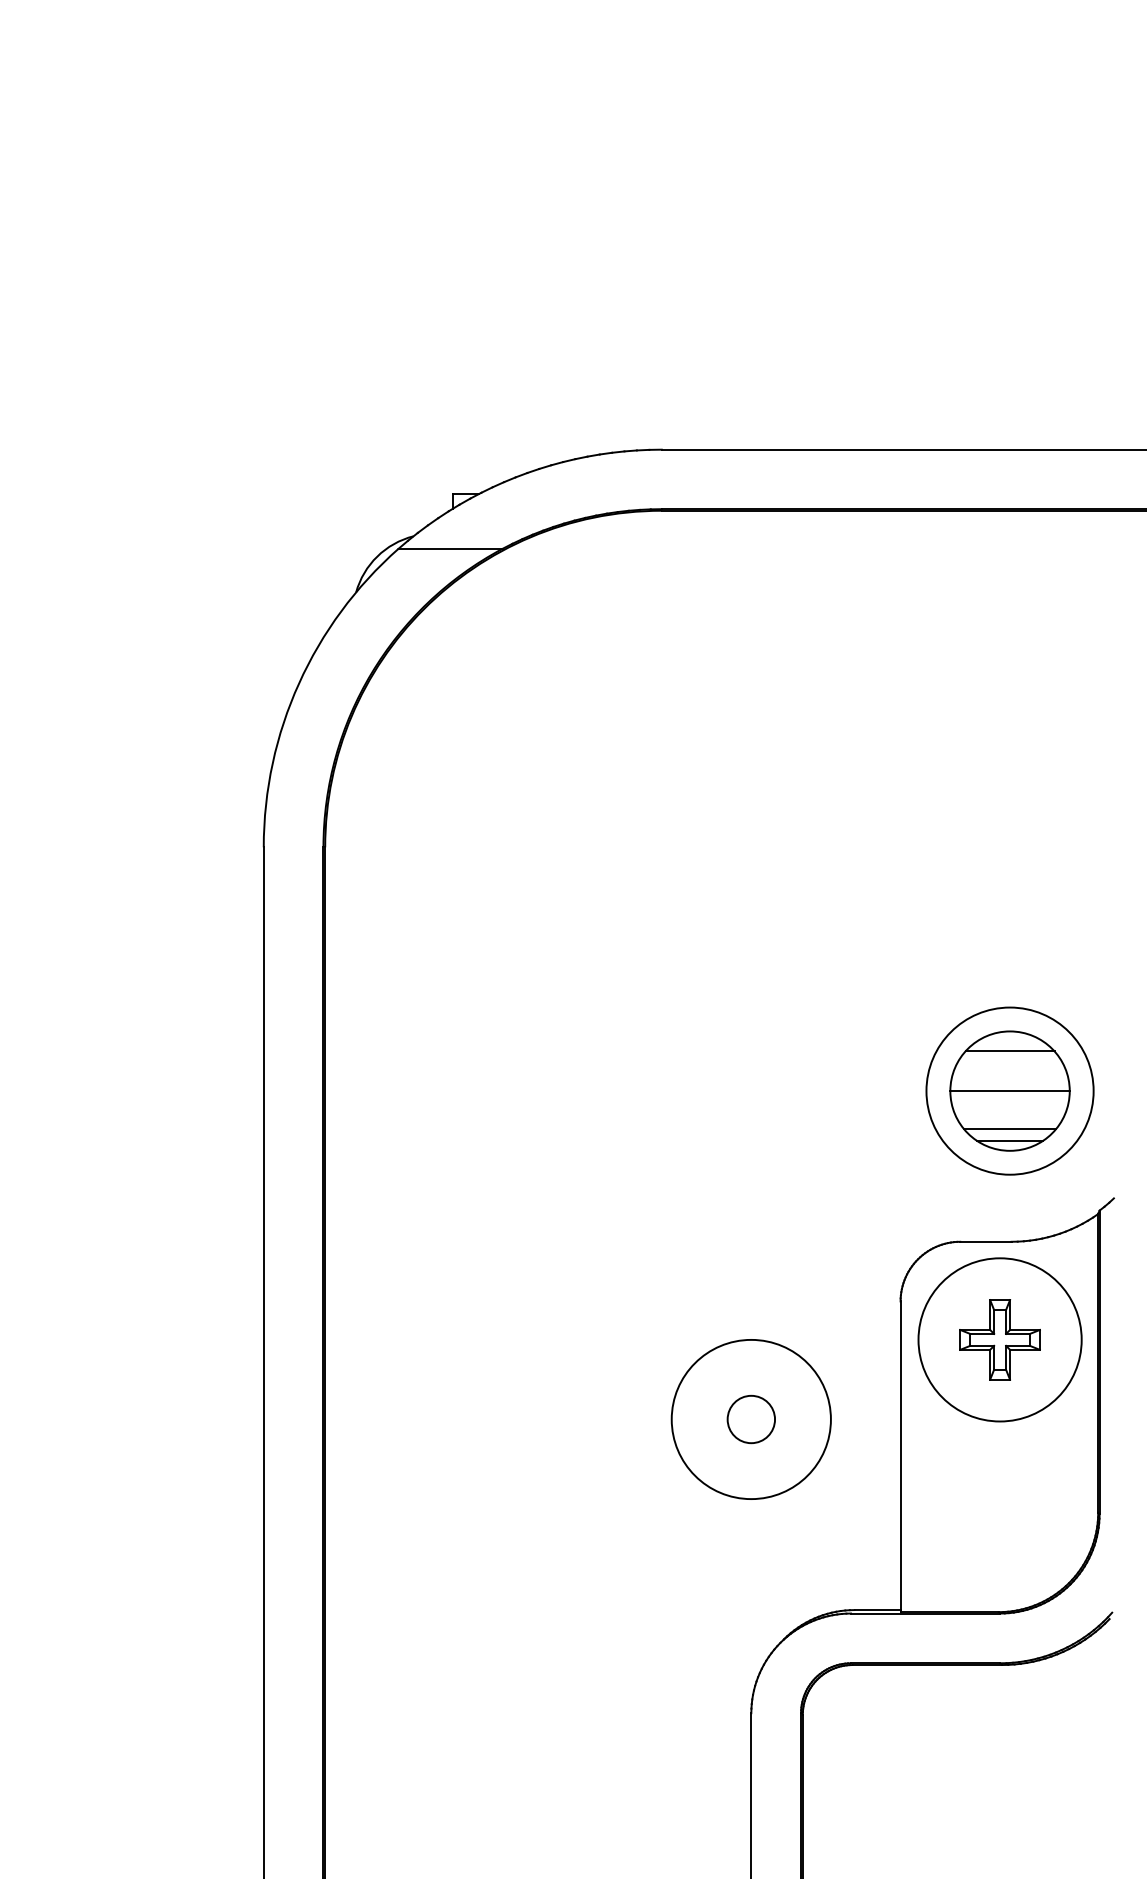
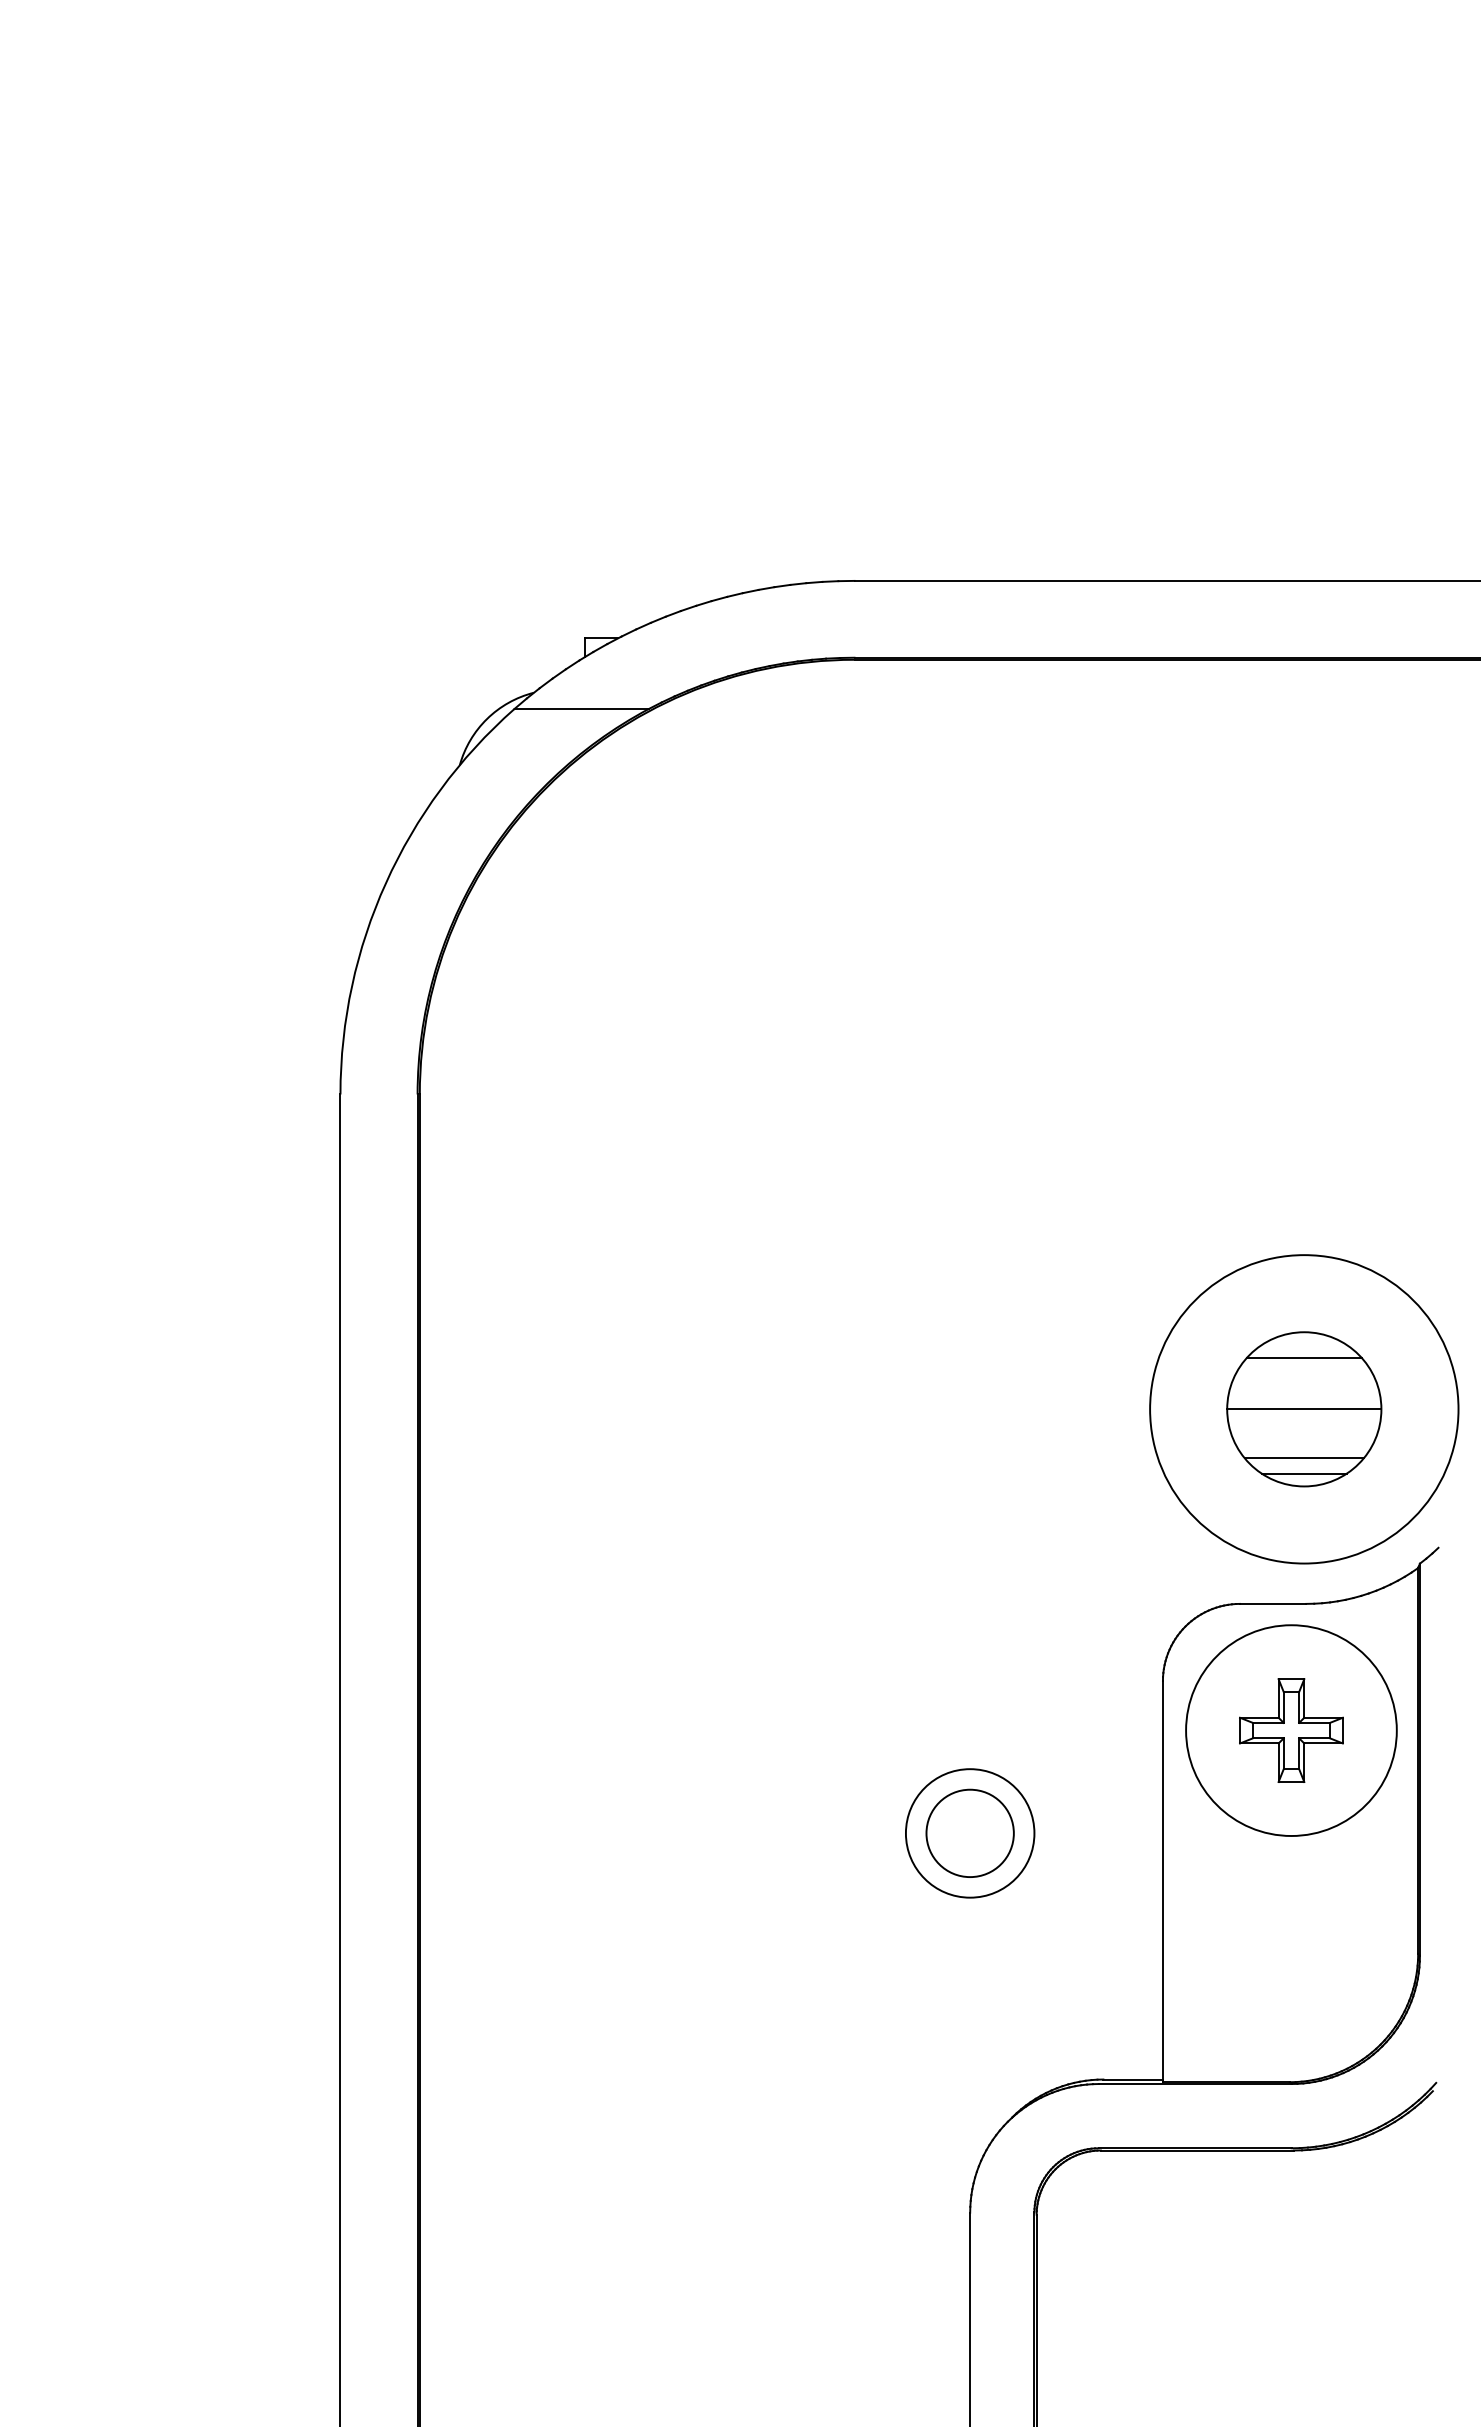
circle: (1010, 1091) -> (1304, 1409), size x1.43
circle: (750, 1419) -> (969, 1833), size x0.62
circle: (750, 1419) -> (969, 1833), size x1.43

